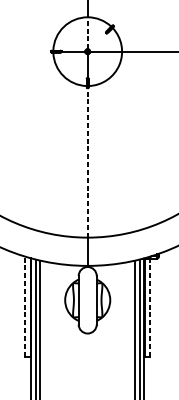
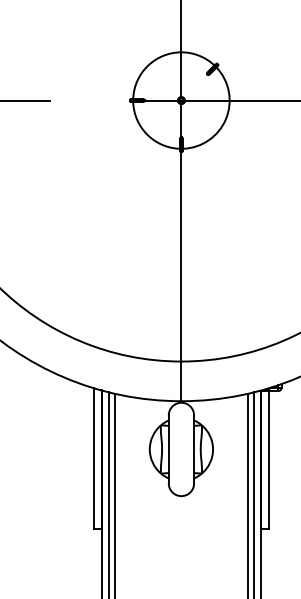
line: (87, 33) -> (181, 74), dashed -> solid
line: (87, 162) -> (181, 256), dashed -> solid
line: (25, 306) -> (93, 457), dashed -> solid
line: (150, 307) -> (269, 459), dashed -> solid

